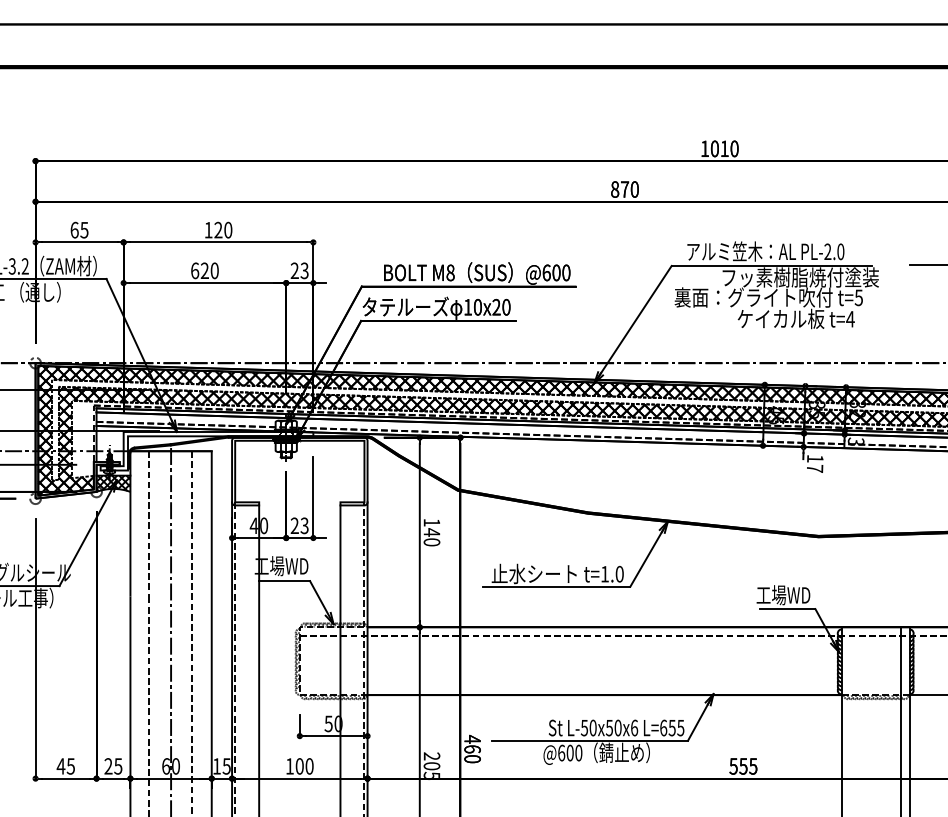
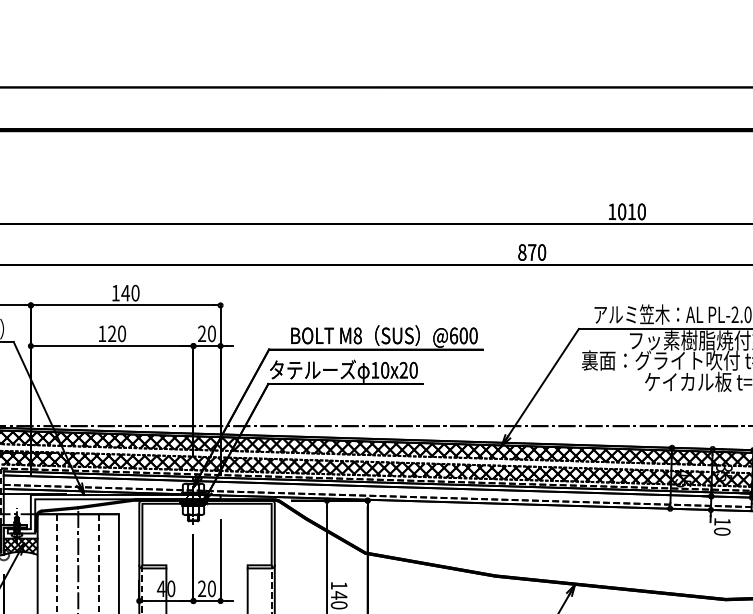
text: (218, 229) -> (125, 292), 120 -> 140
text: (195, 270) -> (102, 333), 620 -> 120
text: (304, 270) -> (211, 333), 23 -> 20
text: (814, 468) -> (721, 531), 17 -> 10
text: (304, 525) -> (211, 588), 23 -> 20

